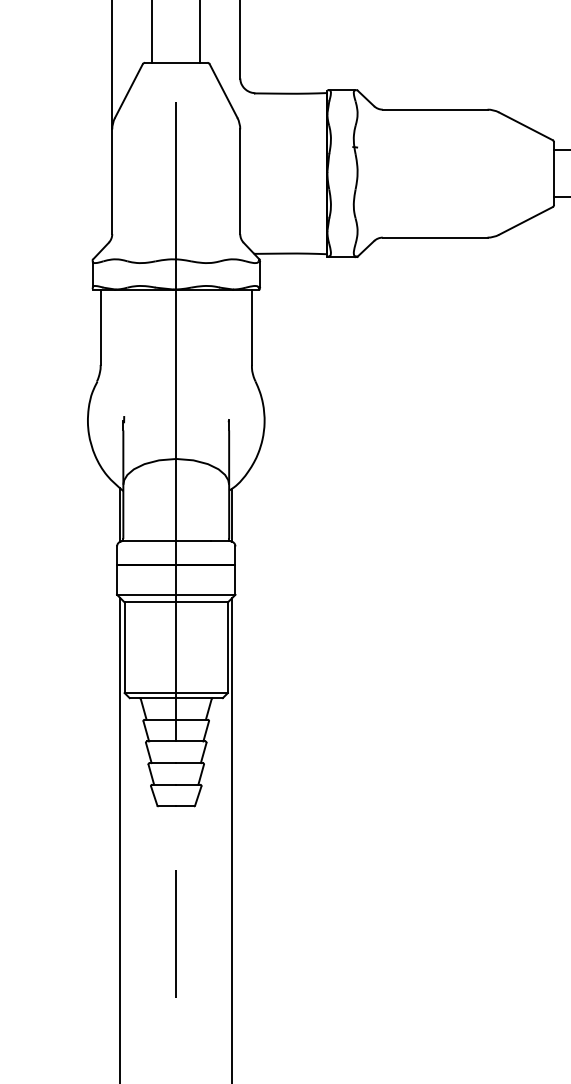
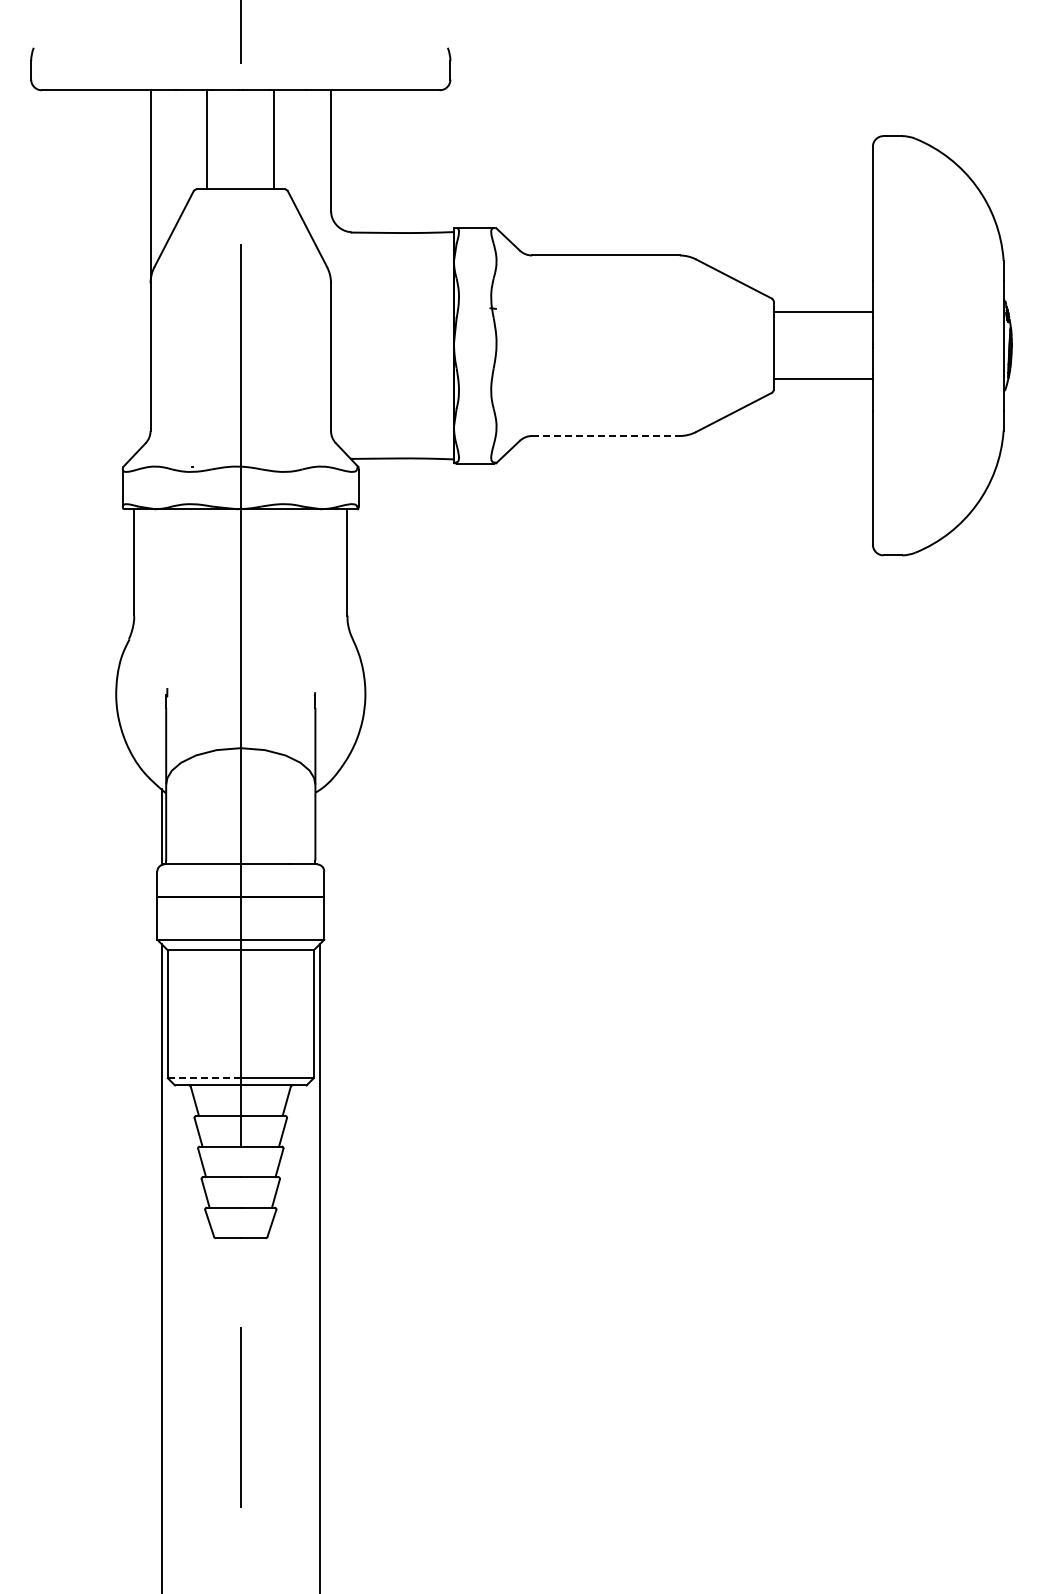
line: (434, 237) -> (605, 435), solid -> dashed
line: (232, 514) -> (319, 826), removed
line: (149, 693) -> (203, 1078), solid -> dashed

